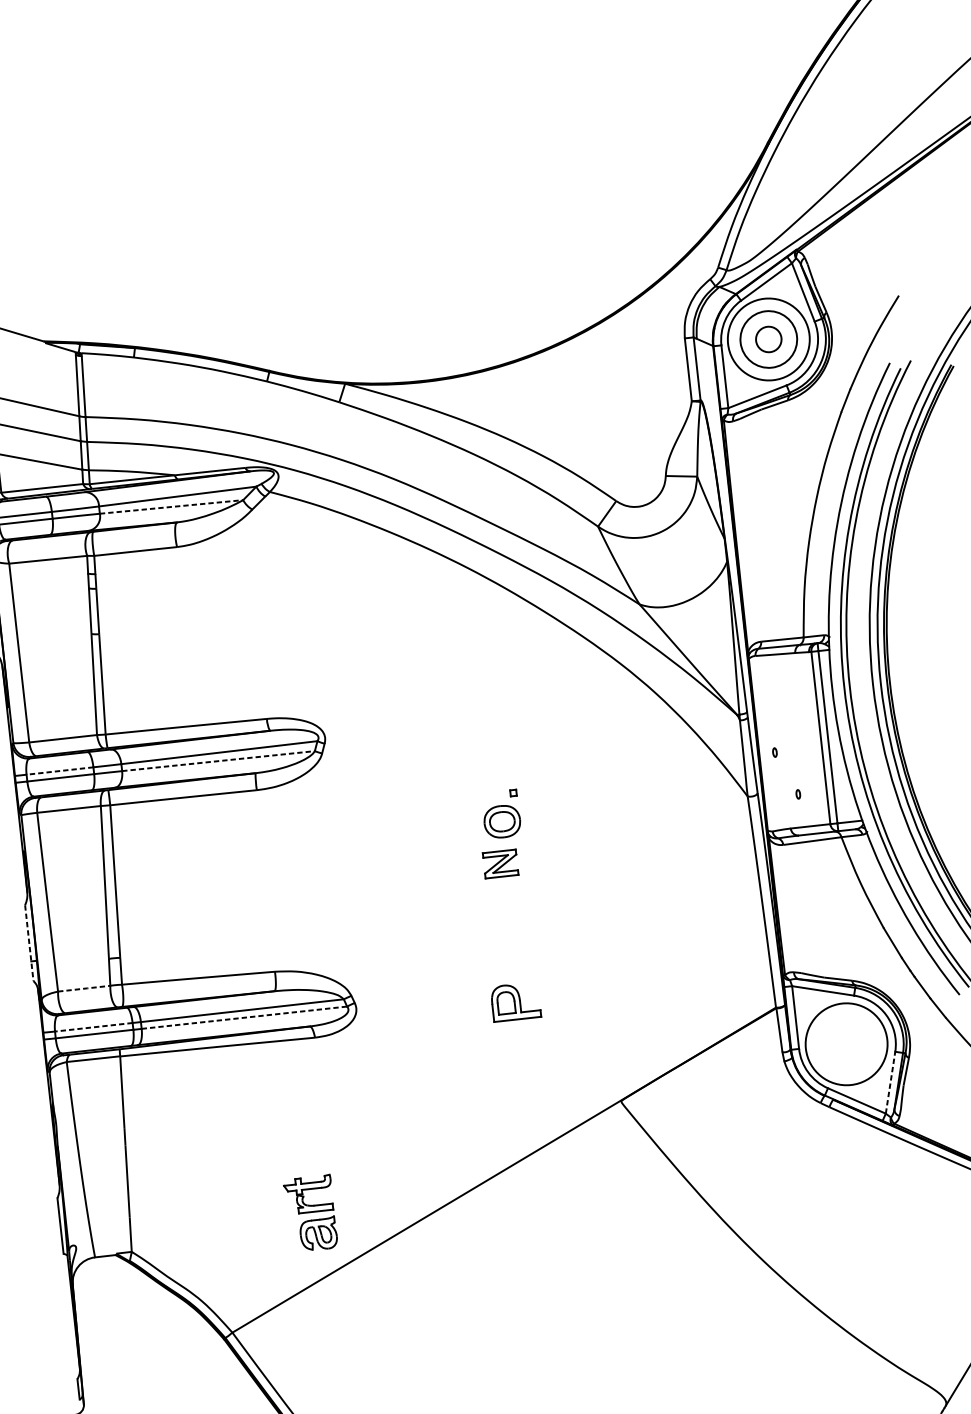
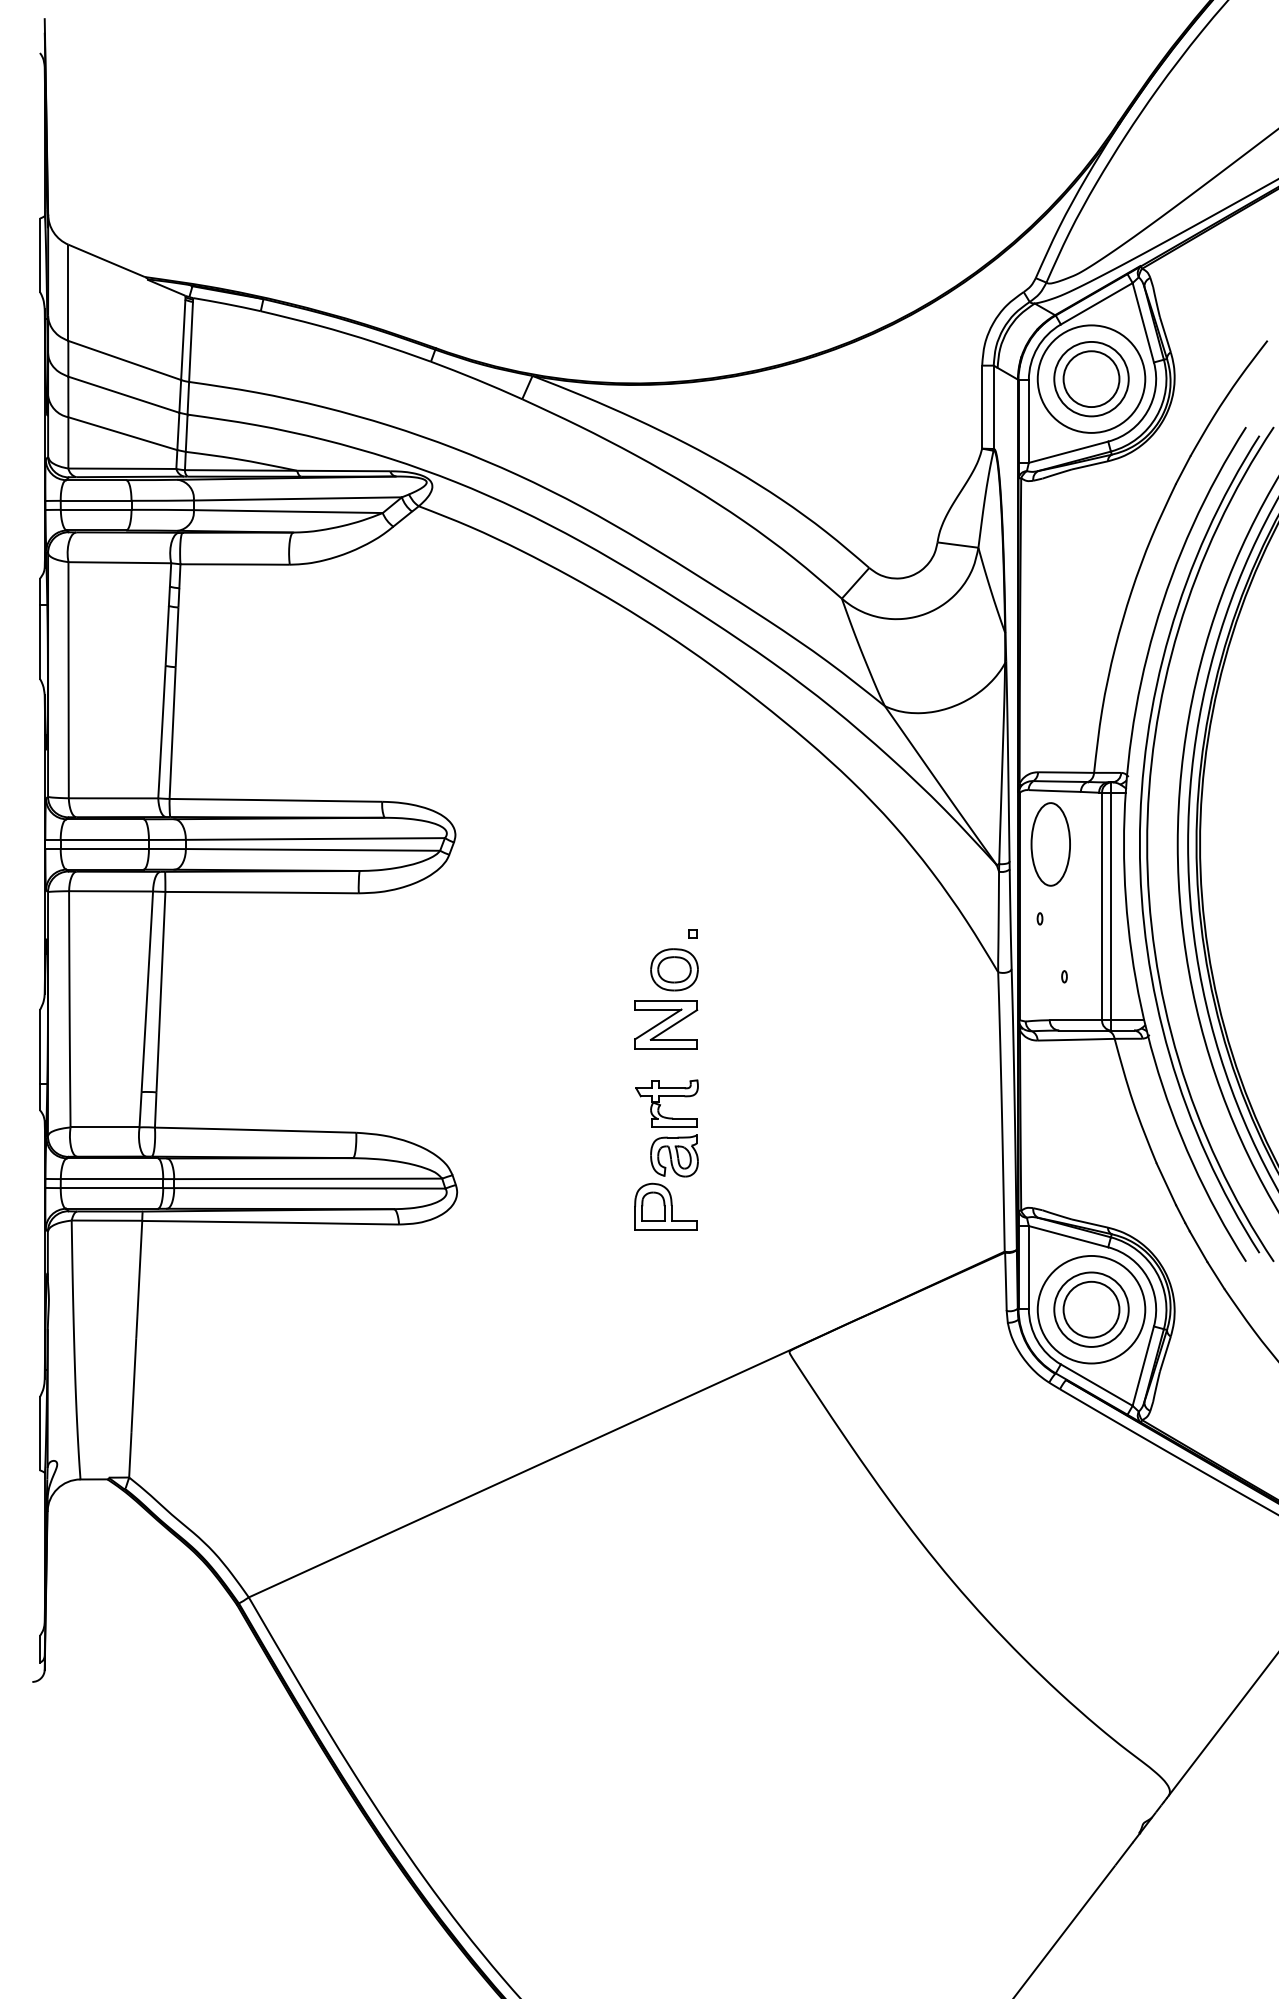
circle: (768, 339) -> (1091, 379), size x1.67
line: (171, 506) -> (288, 511), dashed -> solid
part: (776, 695) -> (1050, 844), added
line: (218, 760) -> (313, 849), dashed -> solid
line: (59, 770) -> (104, 839), dashed -> solid
part: (500, 863) -> (666, 1024), size x1.43
line: (28, 943) -> (39, 1060), dashed -> solid
line: (85, 988) -> (106, 1127), dashed -> solid
line: (244, 1017) -> (309, 1188), dashed -> solid
line: (93, 1027) -> (111, 1179), dashed -> solid
part: (846, 1044) -> (1091, 1309), added
line: (890, 1082) -> (1143, 1365), dashed -> solid
part: (310, 1213) -> (666, 1128), moved

